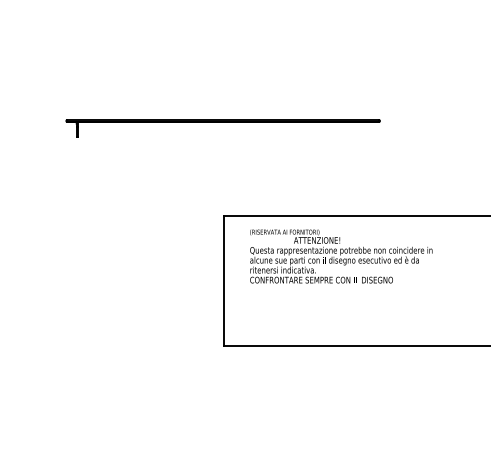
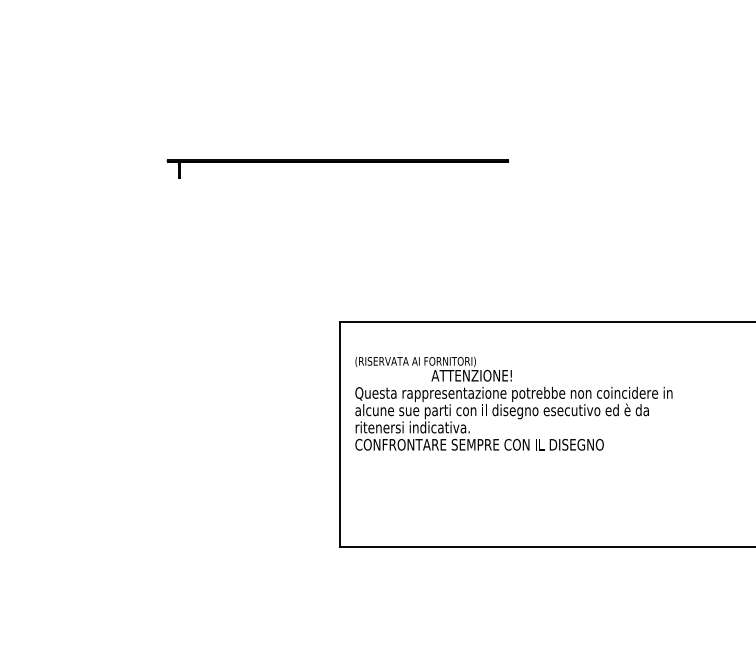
part: (222, 128) -> (336, 168), size x0.62
text: (341, 256) -> (514, 403), moved

